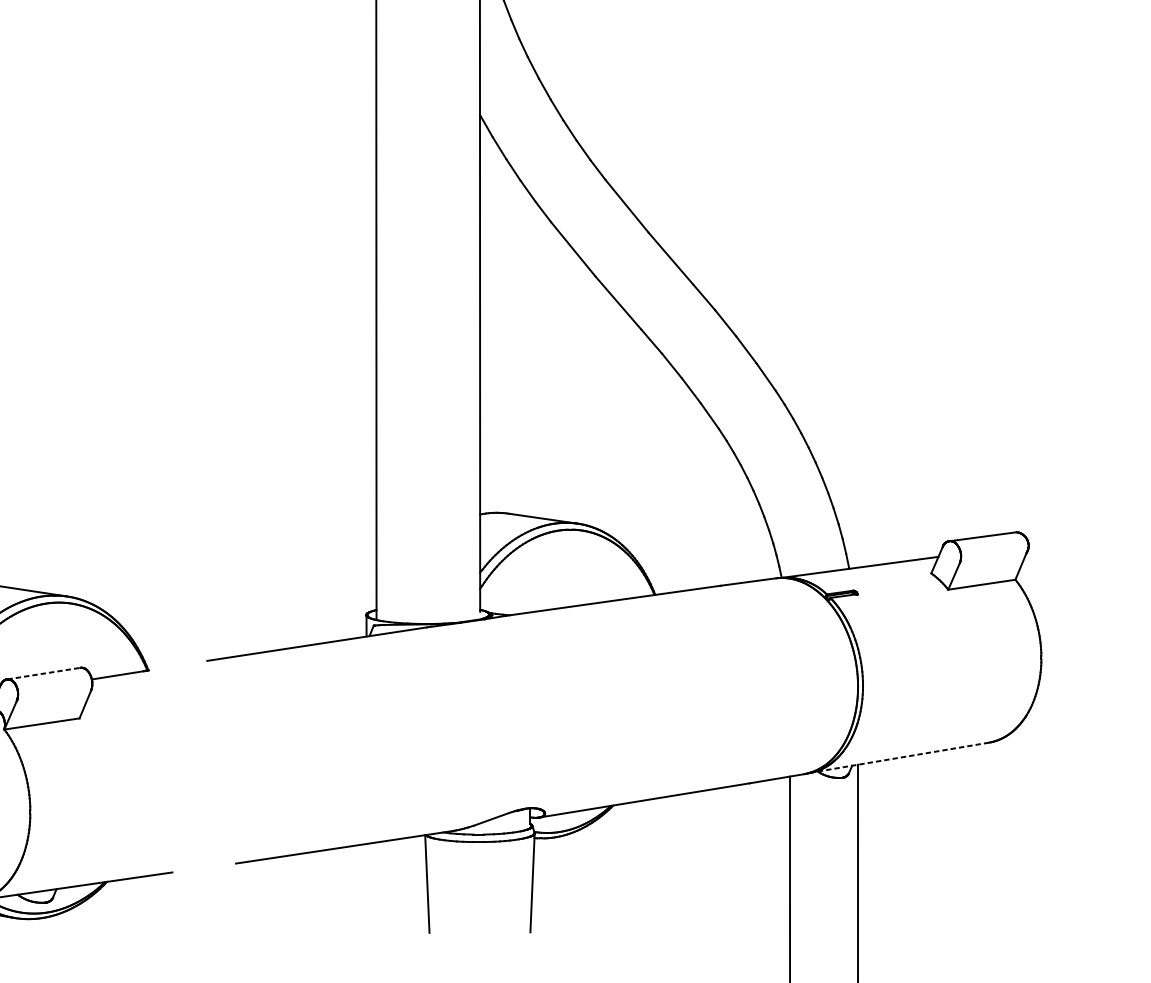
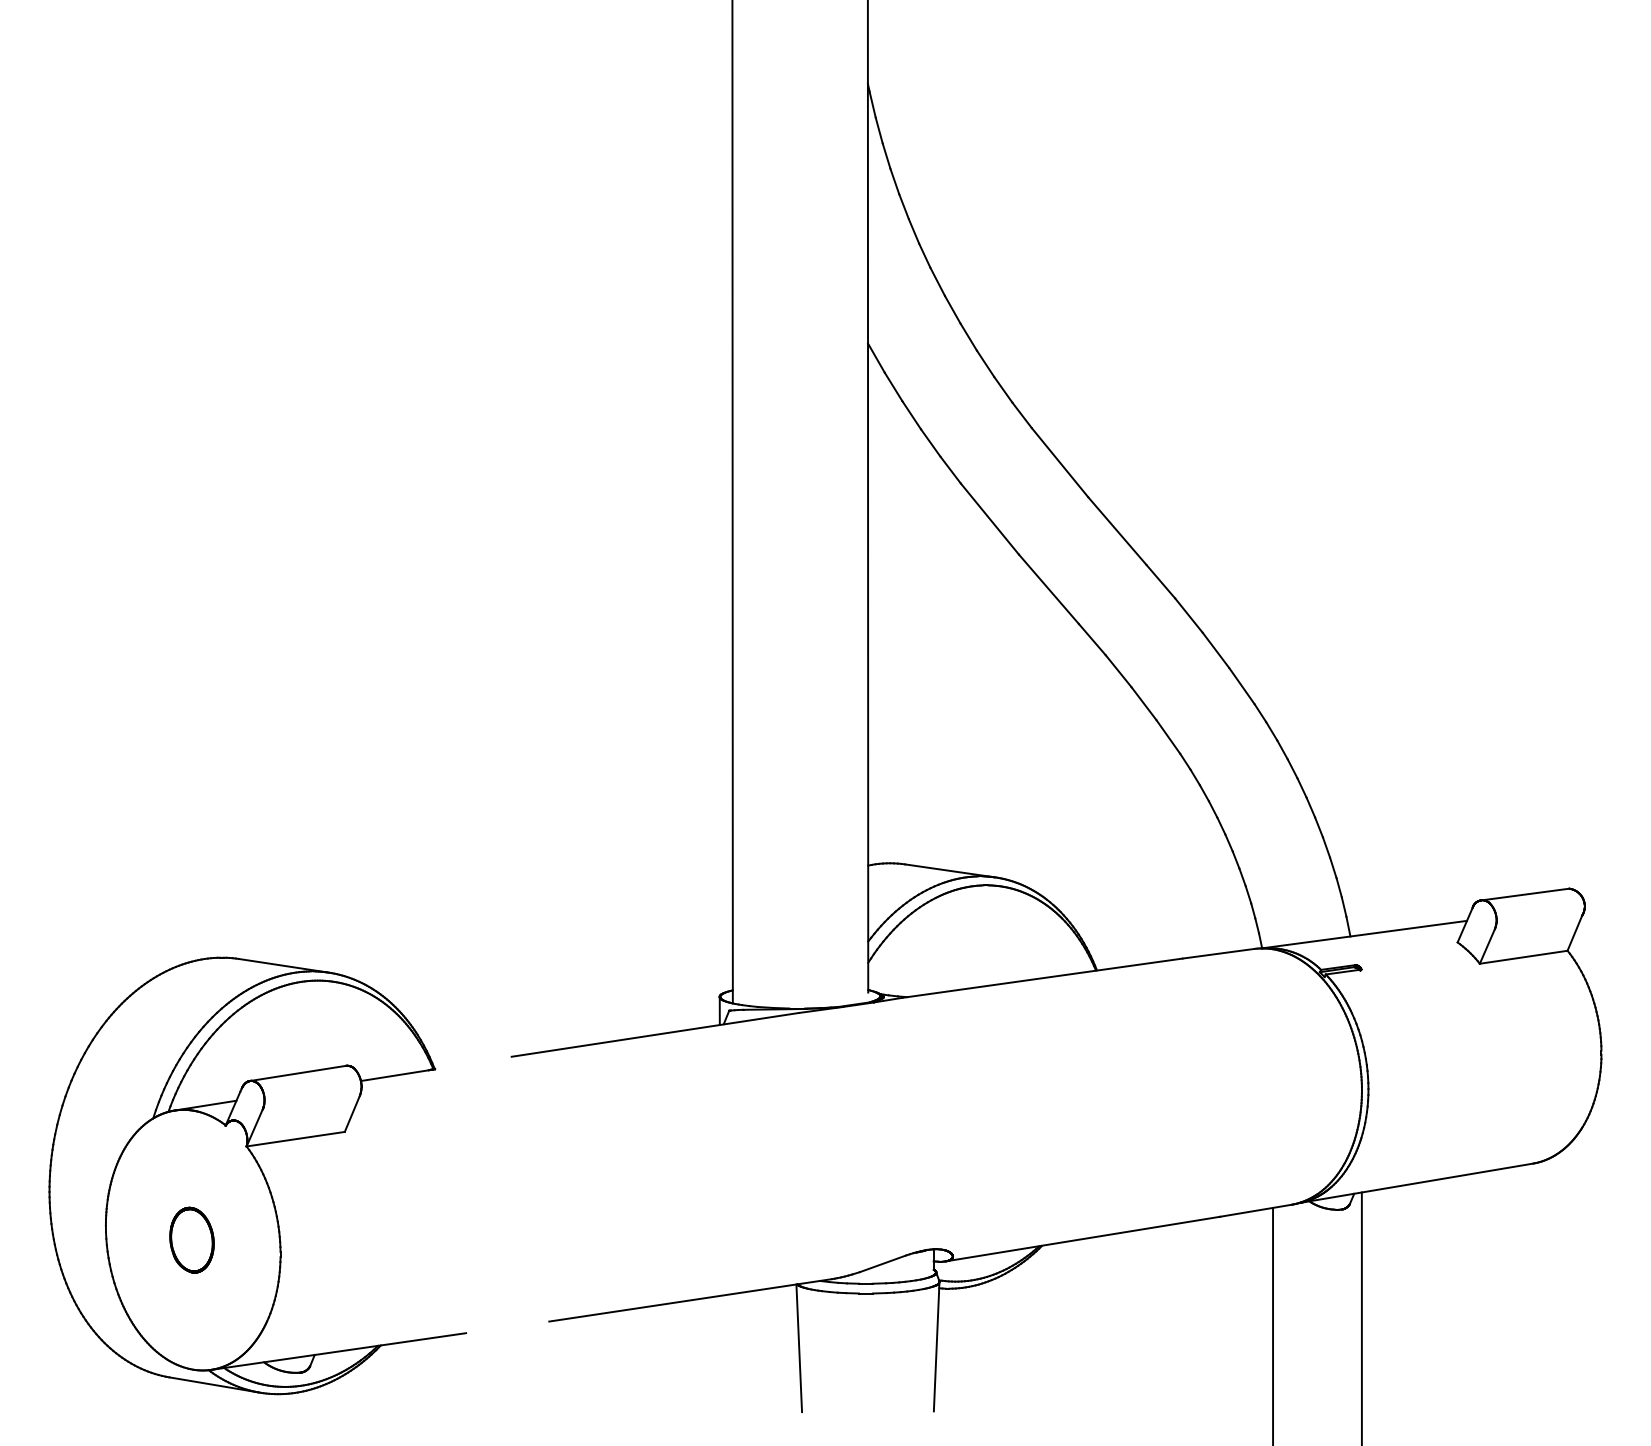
line: (44, 673) -> (298, 1073), dashed -> solid
line: (899, 757) -> (1416, 1183), dashed -> solid

